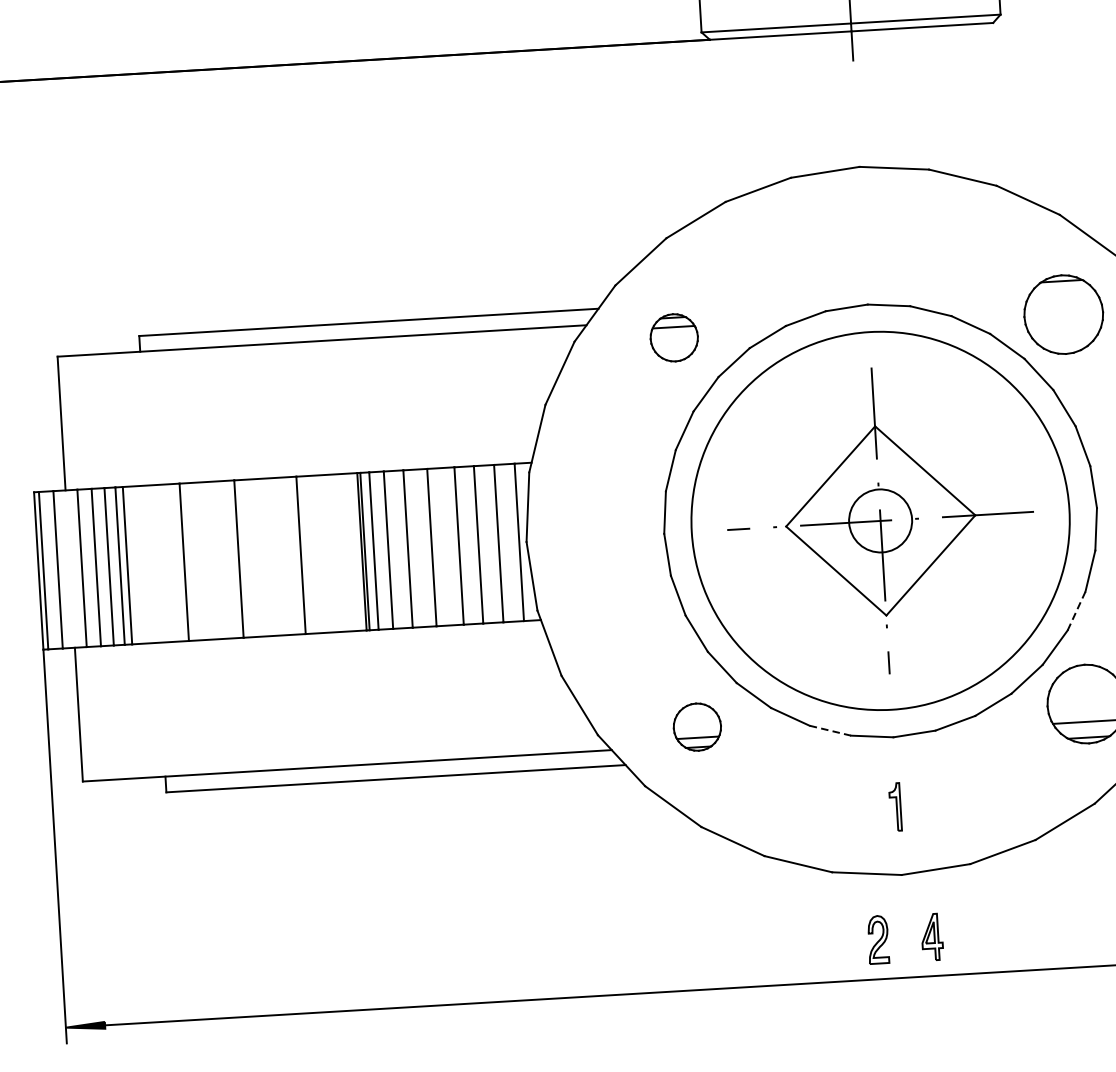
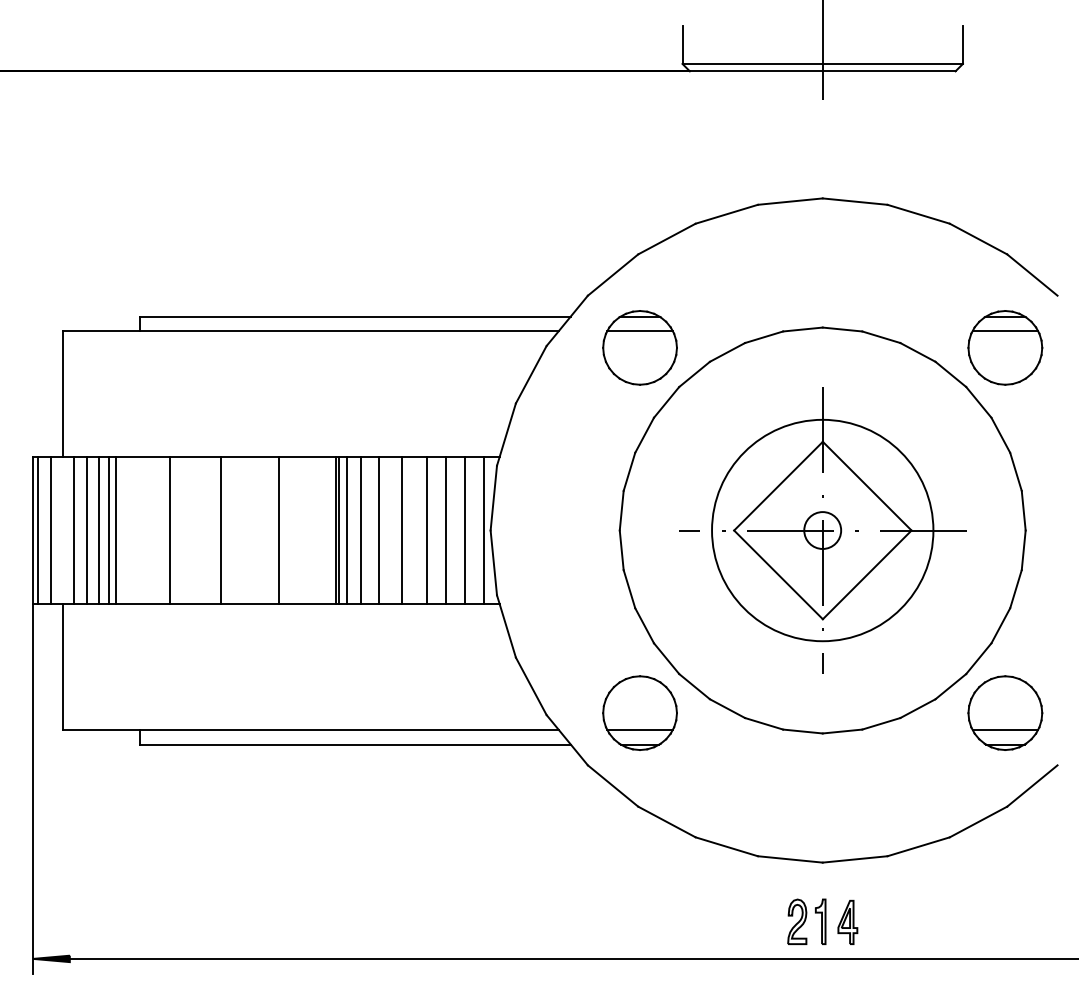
line: (1062, 297) -> (1005, 331), added
part: (673, 337) -> (639, 347), size x1.67
circle: (880, 520) -> (822, 530), size x0.62
circle: (880, 520) -> (822, 530), size x0.62
line: (1076, 610) -> (1000, 625), dashed -> solid
part: (696, 726) -> (639, 712), size x1.67
line: (830, 730) -> (764, 723), dashed -> solid
part: (895, 806) -> (820, 921), moved

